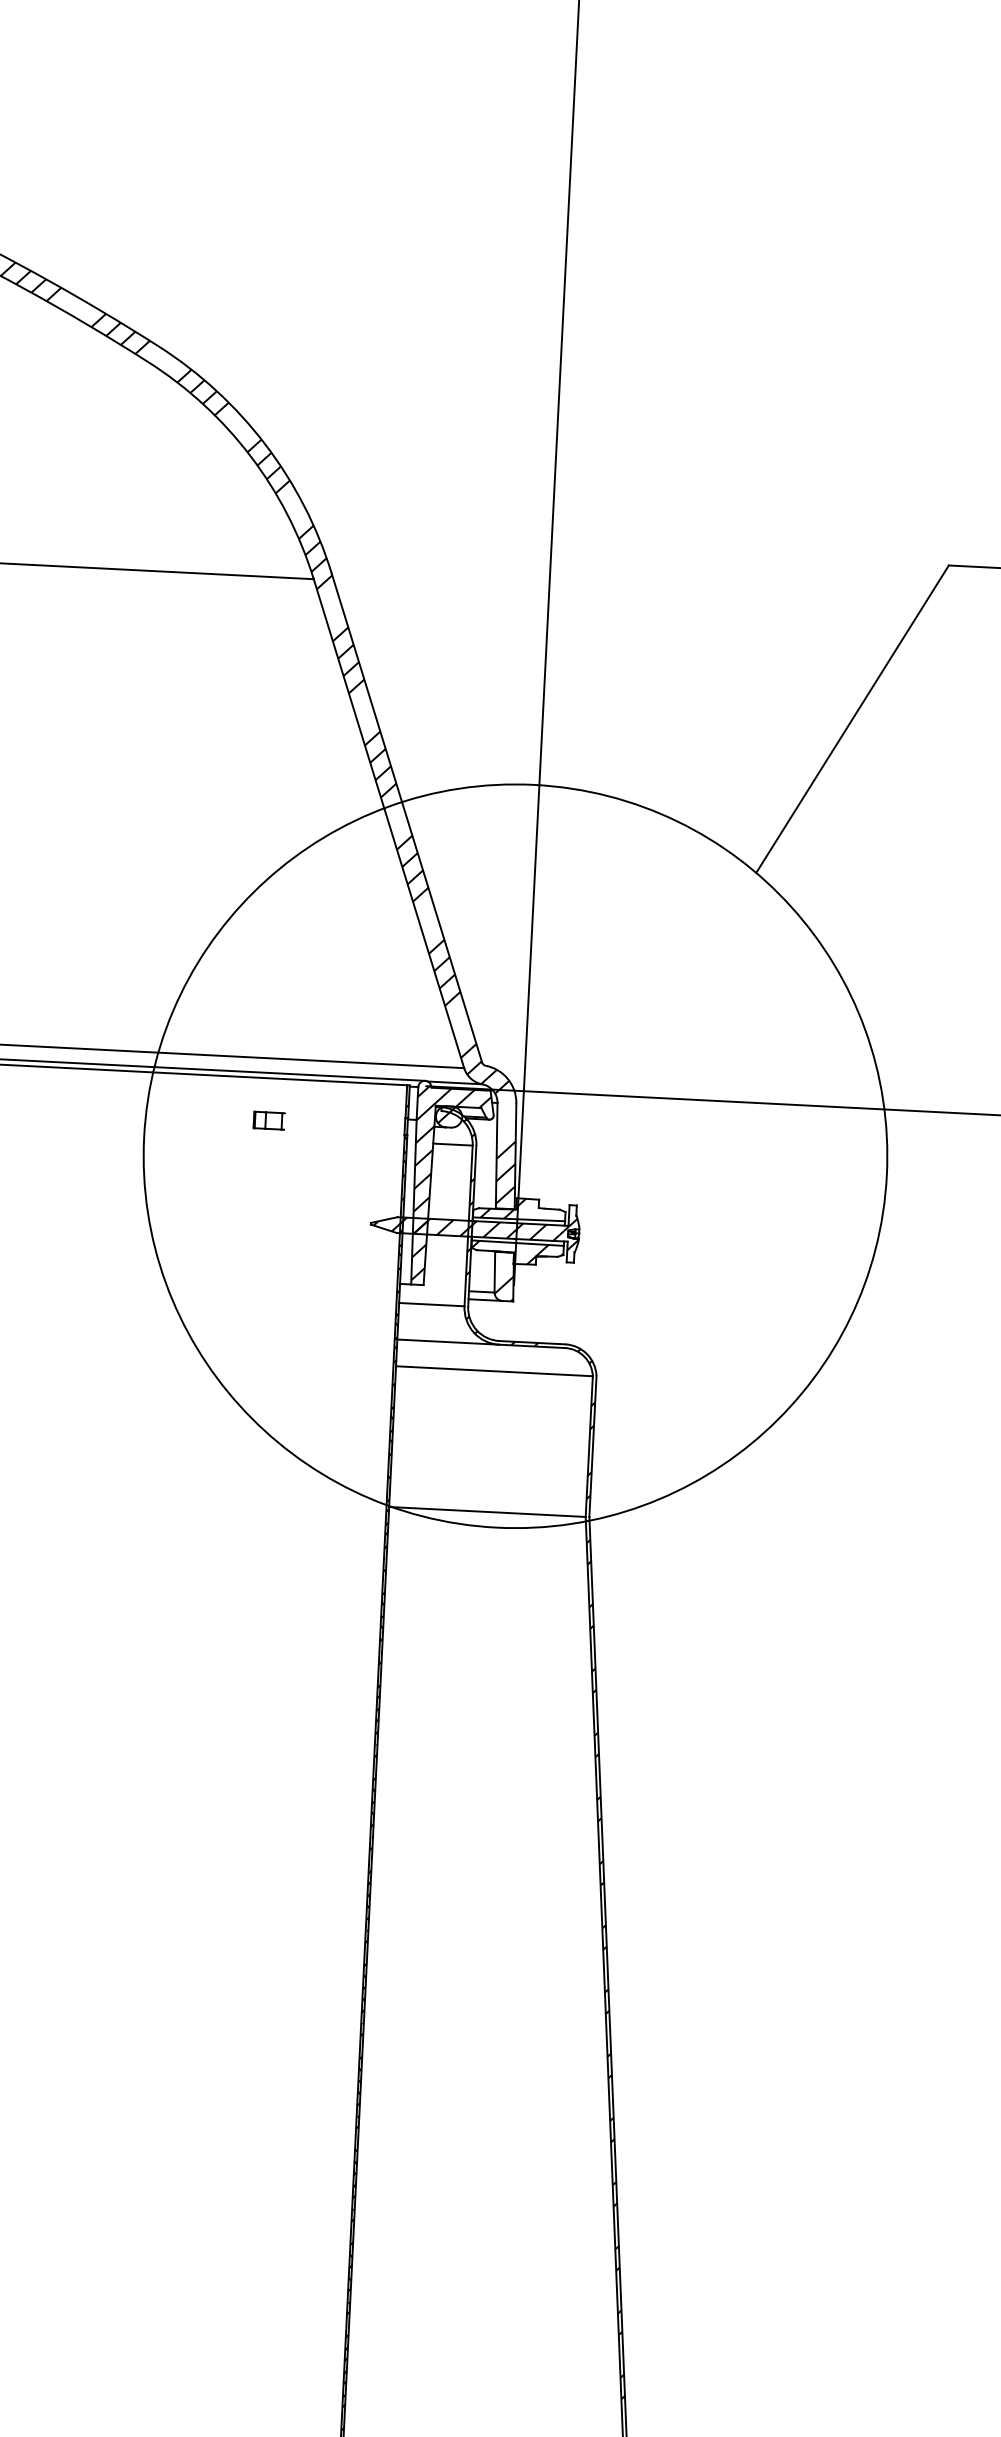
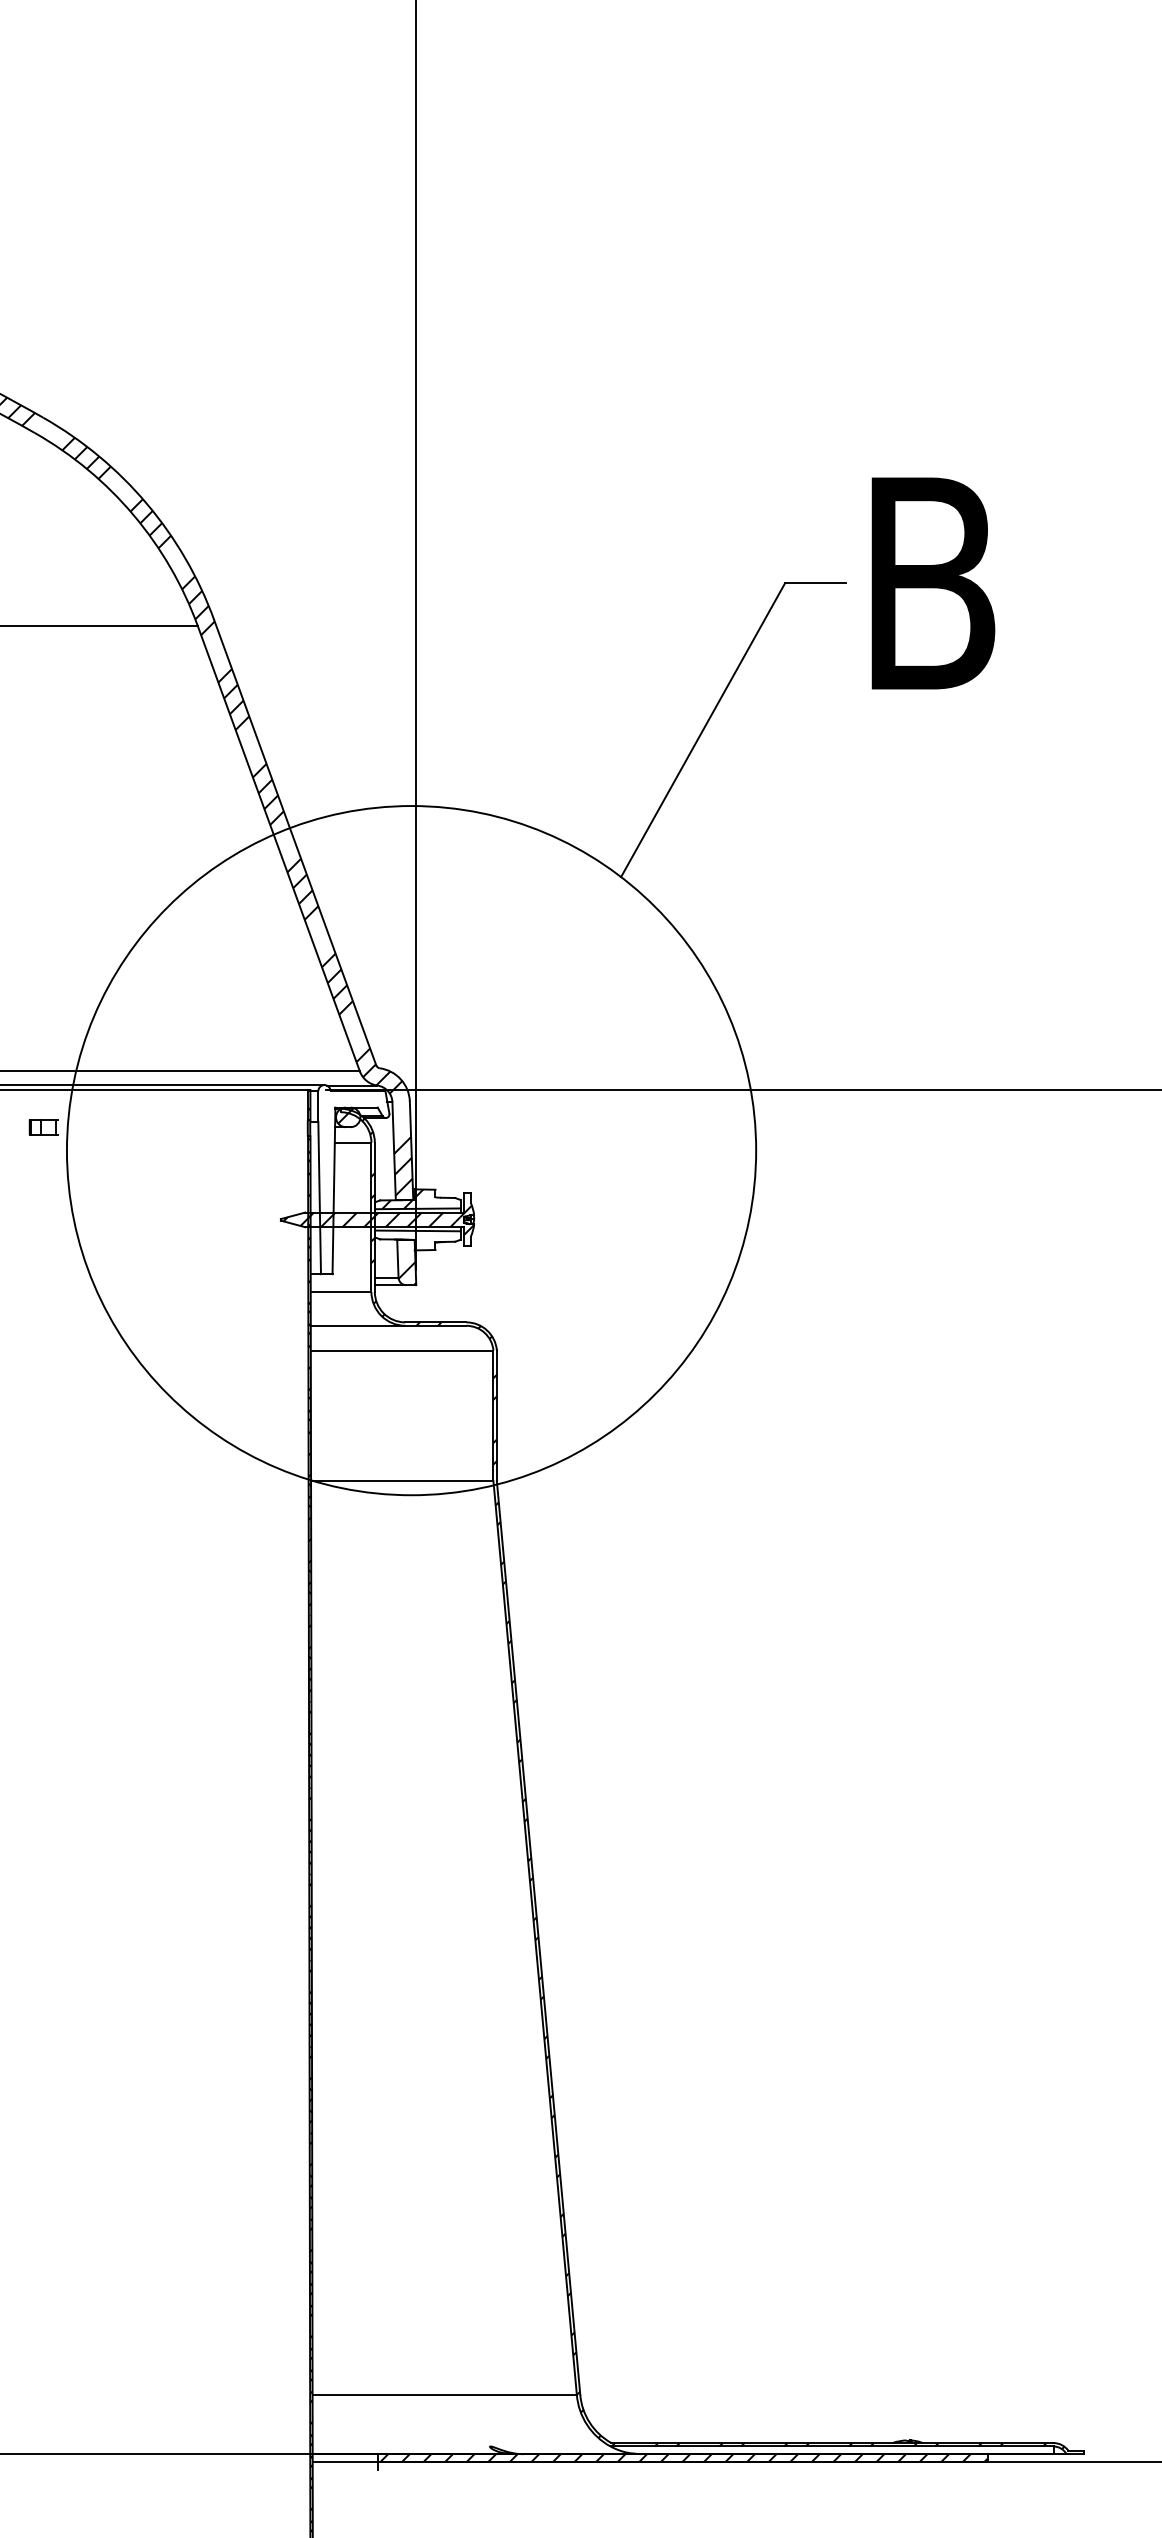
part: (268, 1120) -> (43, 1127), moved
hatch: (451, 1184) -> (353, 1179), removed
hatch: (516, 1253) -> (417, 1240), removed

